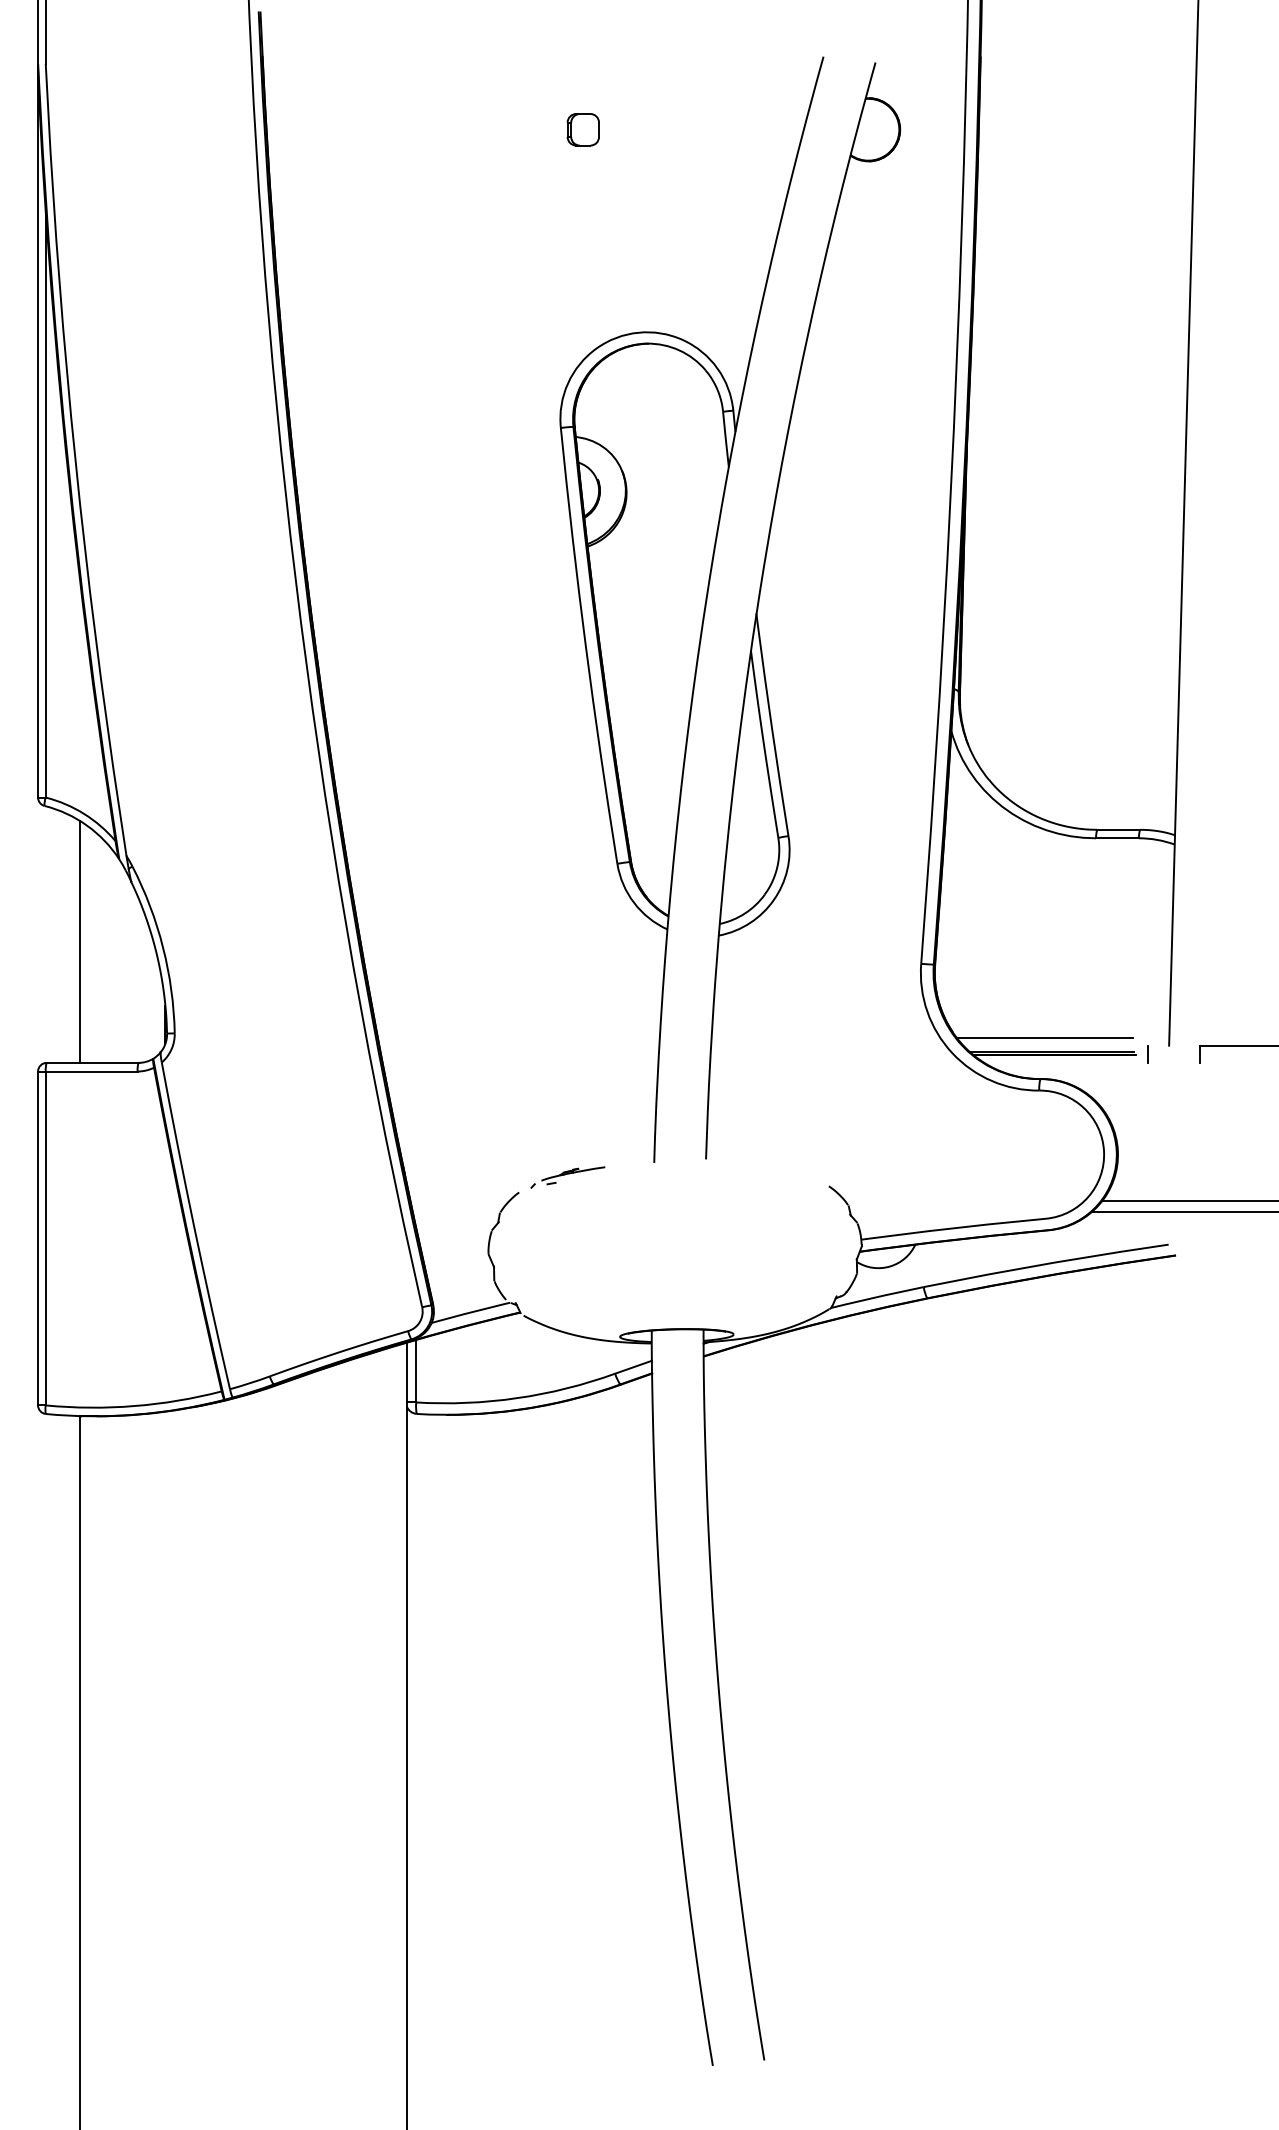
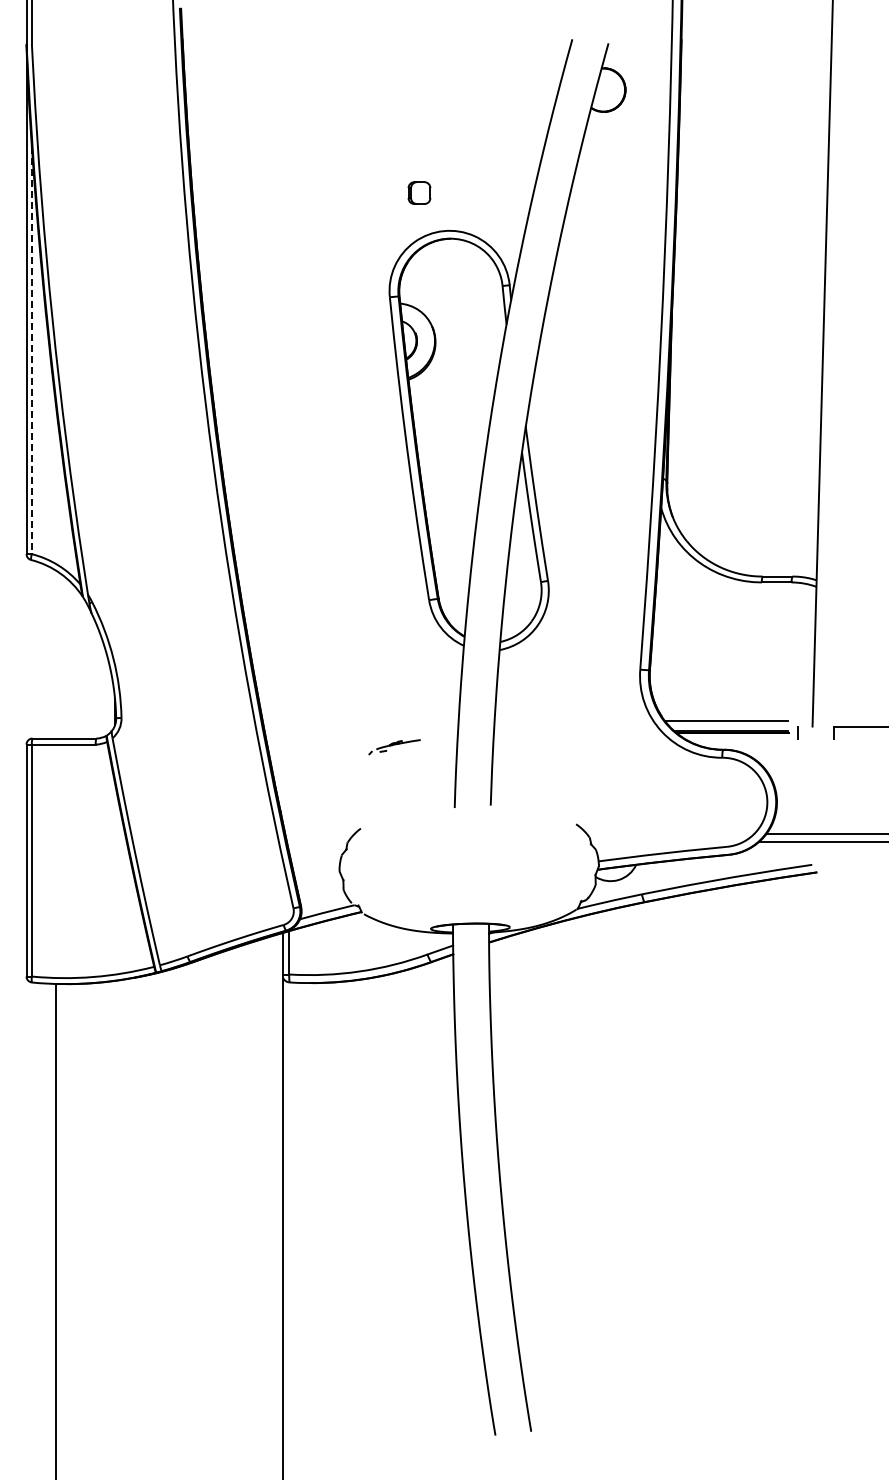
part: (583, 128) -> (419, 192), moved
line: (45, 505) -> (31, 351), solid -> dashed
line: (79, 941) -> (55, 654), removed
part: (567, 1177) -> (394, 747), moved

